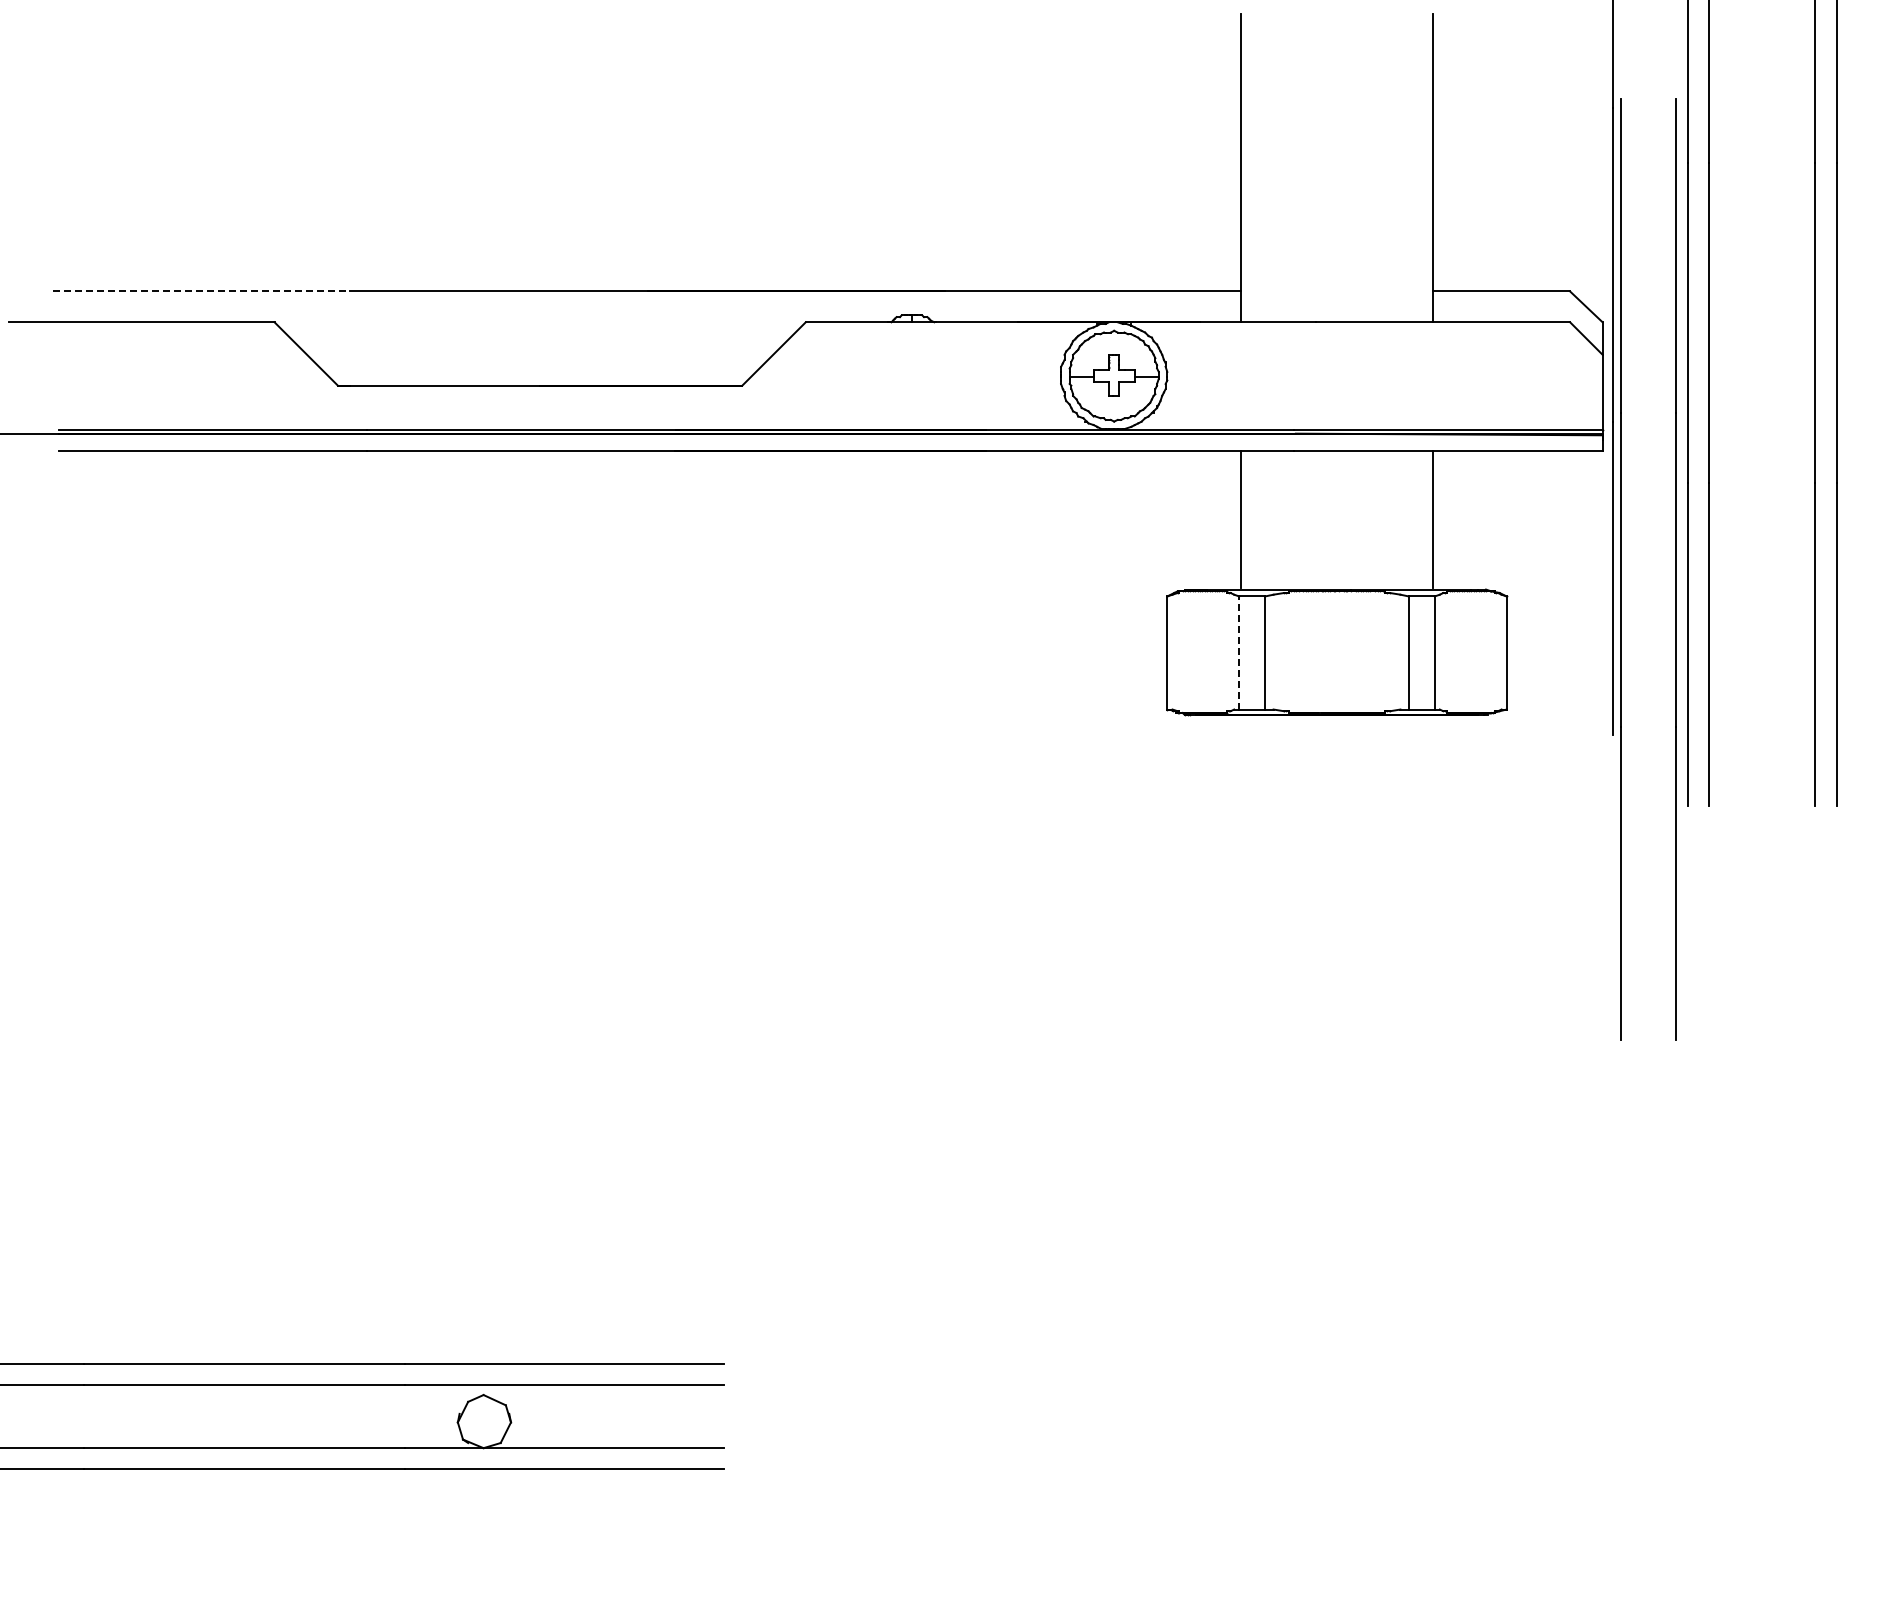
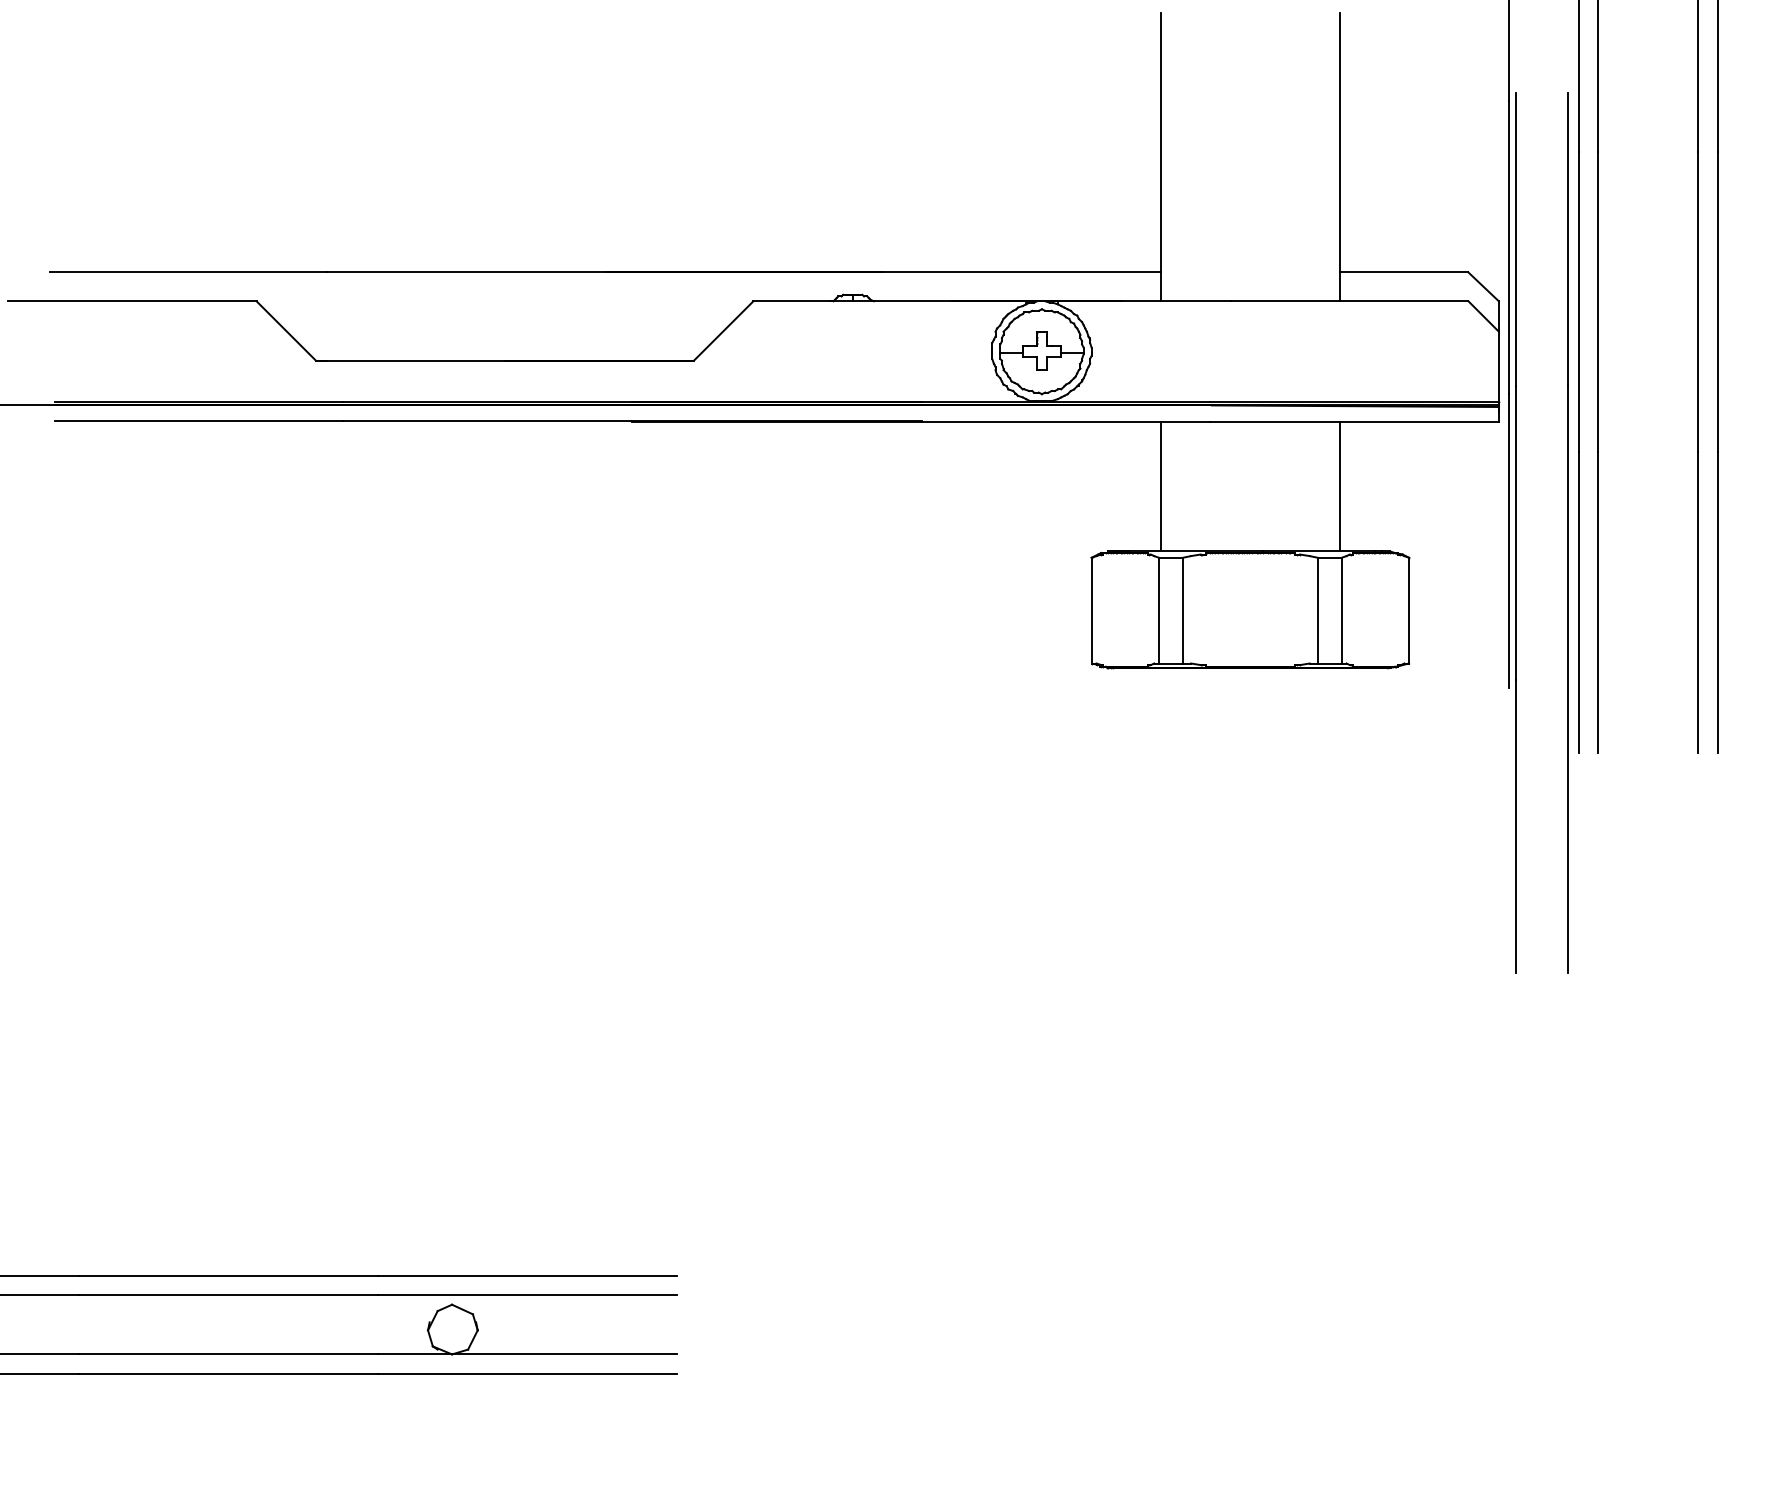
line: (202, 291) -> (189, 272), dashed -> solid
line: (1239, 653) -> (1159, 611), dashed -> solid

